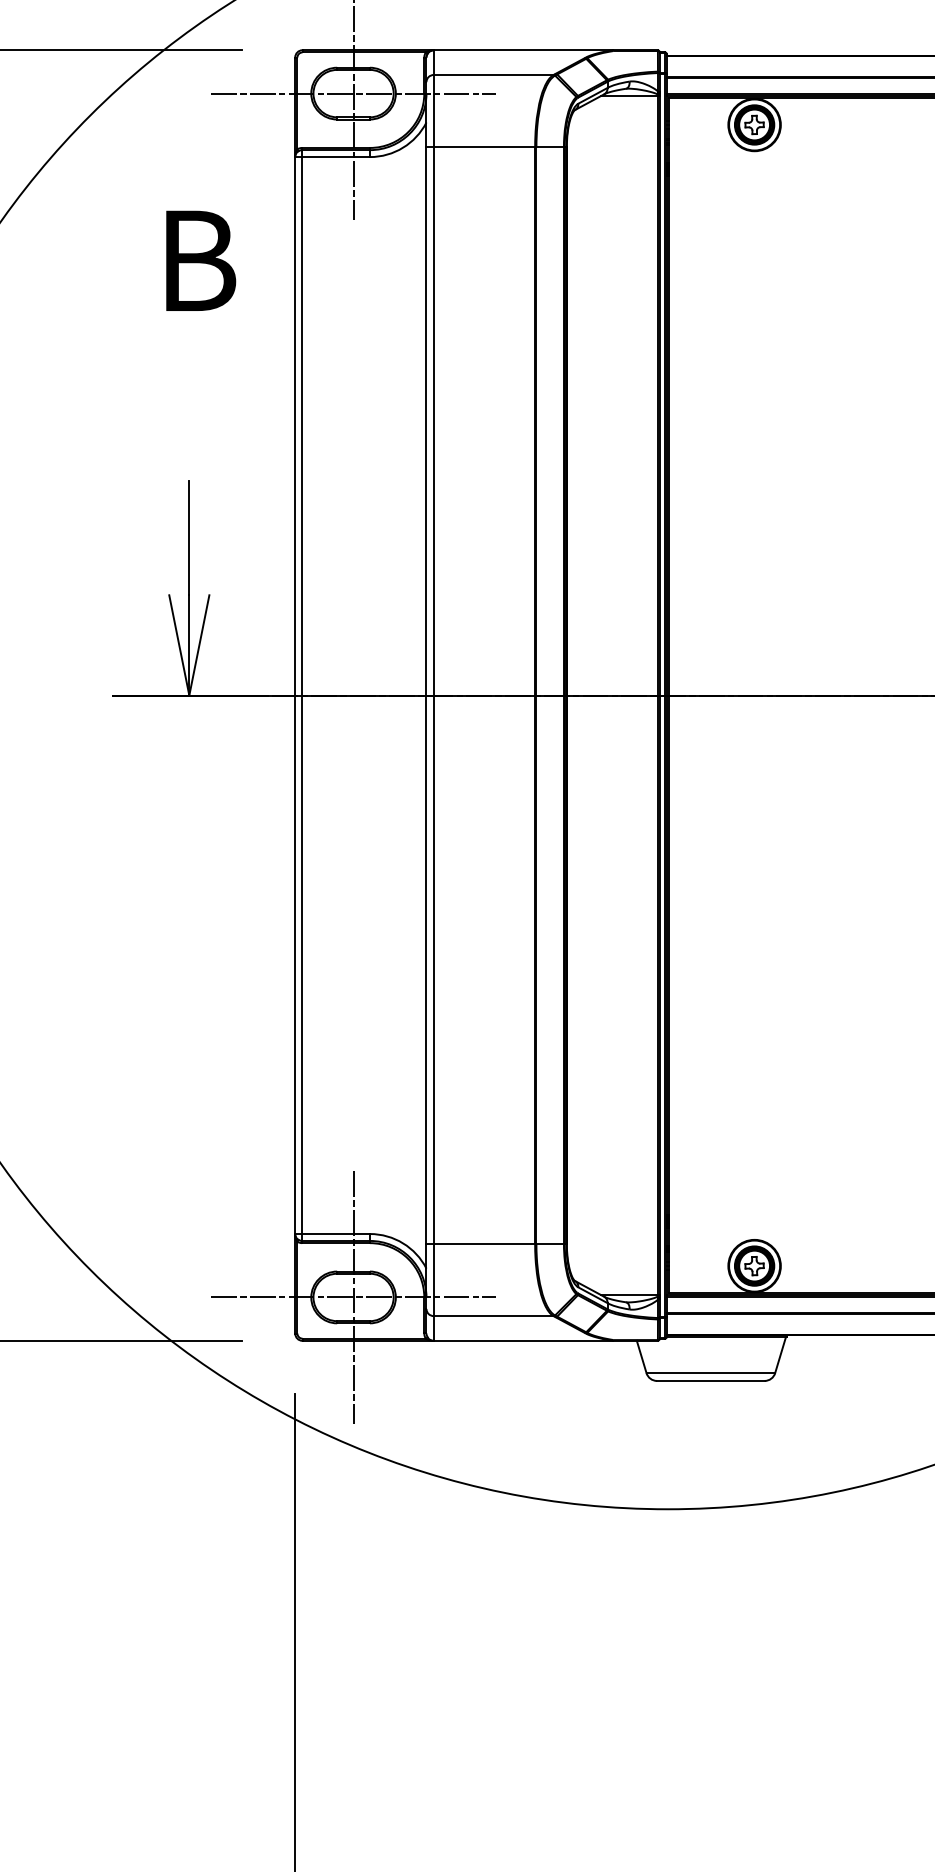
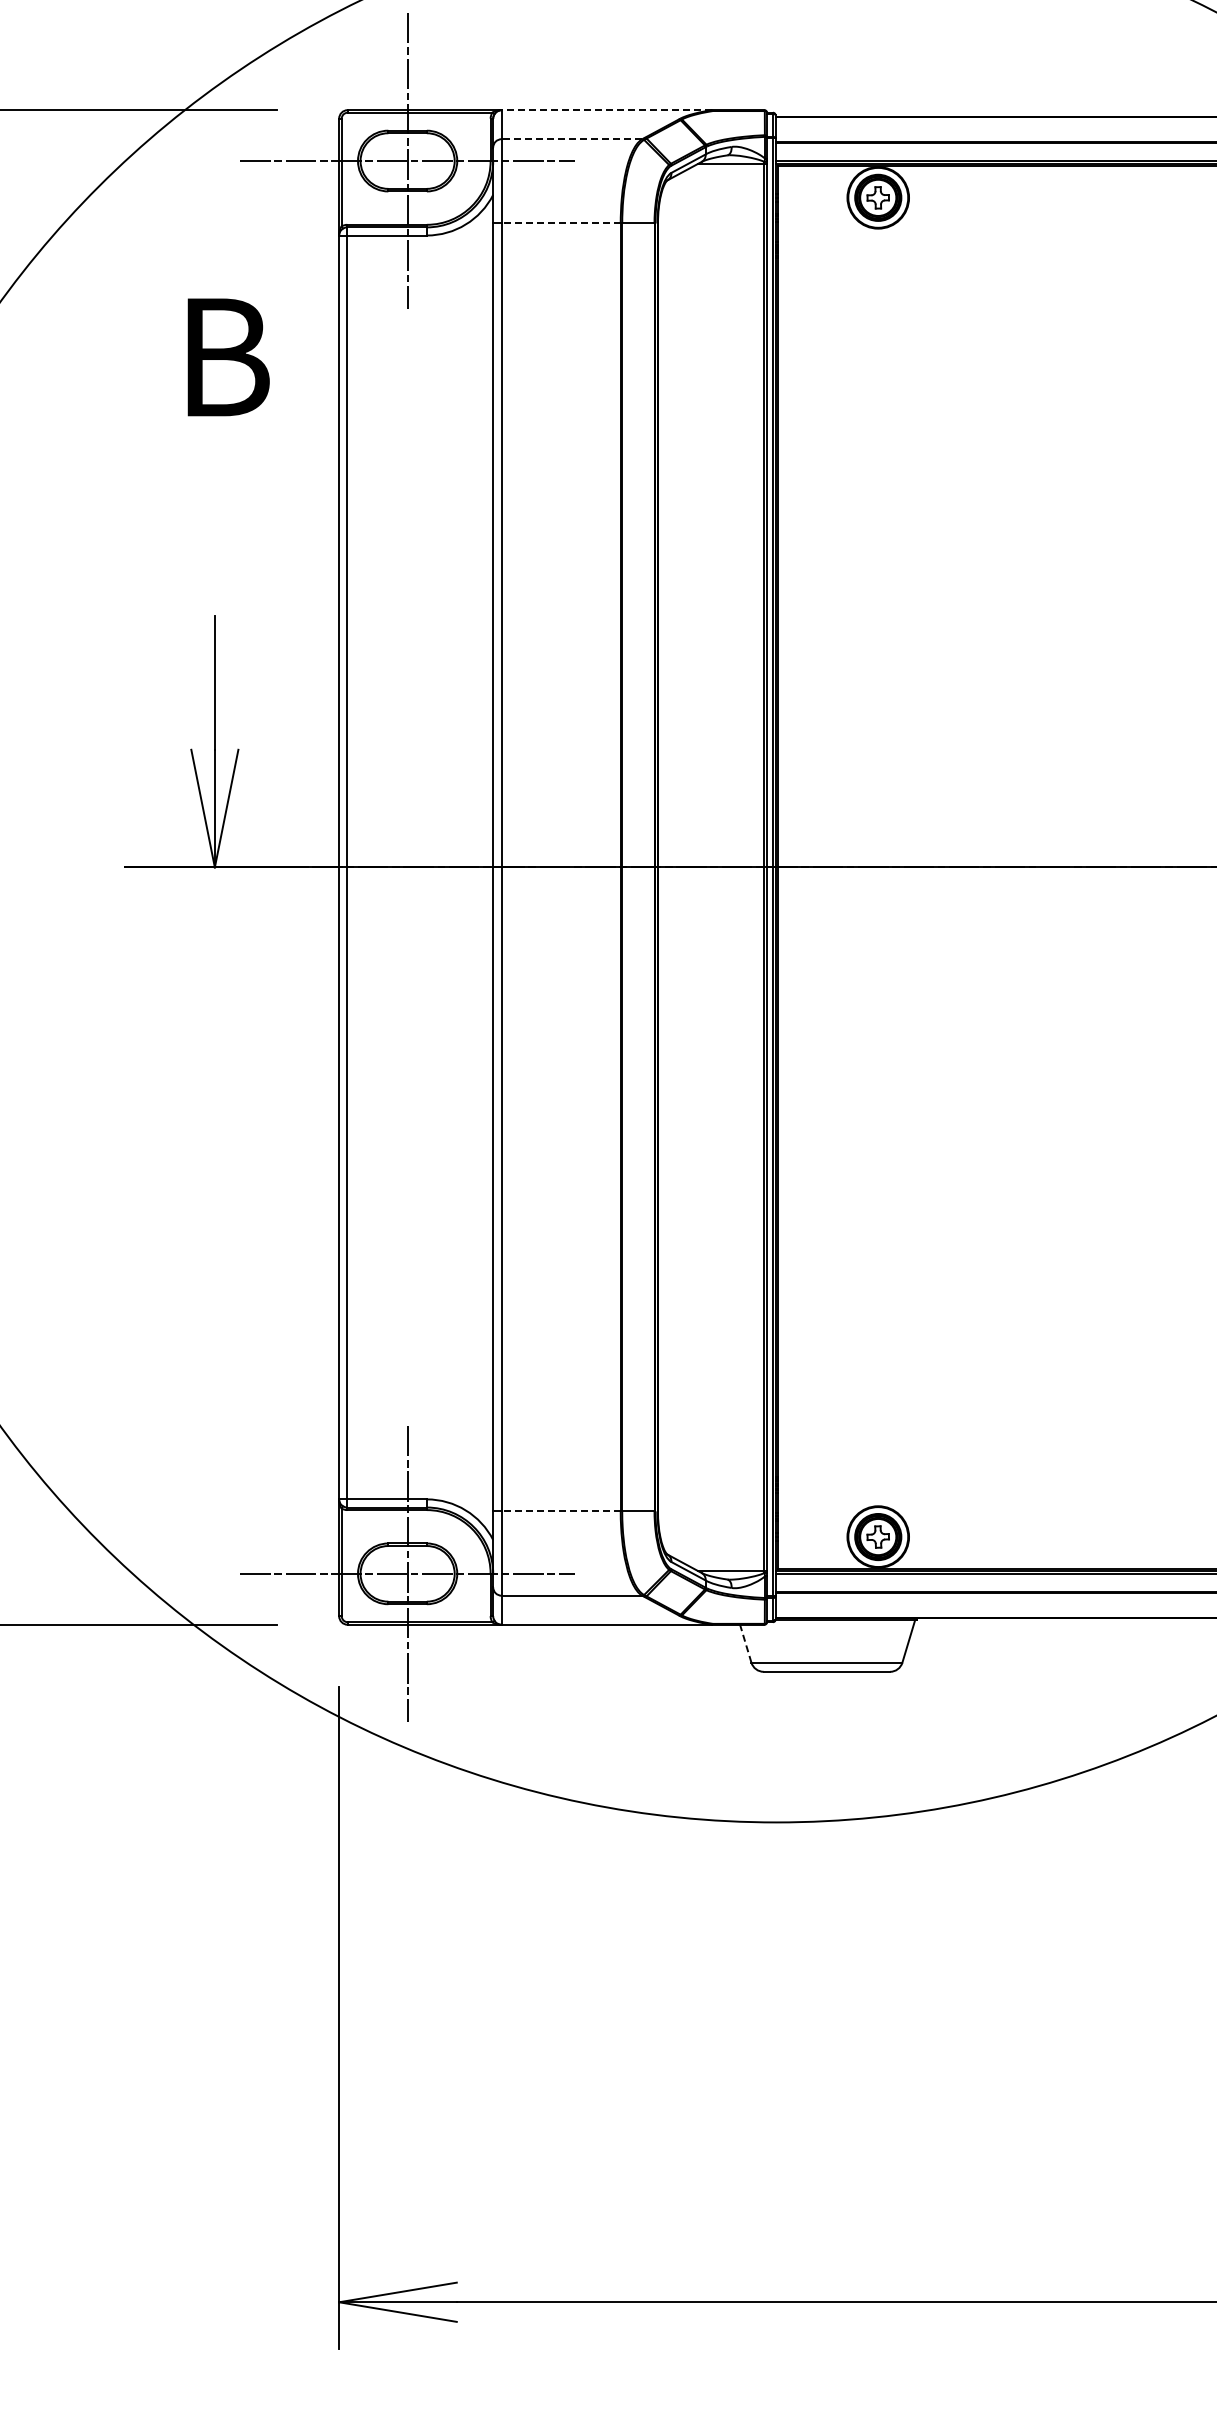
line: (523, 50) -> (606, 110), solid -> dashed
line: (493, 75) -> (571, 139), solid -> dashed
line: (483, 146) -> (560, 223), solid -> dashed
line: (483, 1244) -> (560, 1511), solid -> dashed
line: (641, 1356) -> (745, 1643), solid -> dashed

